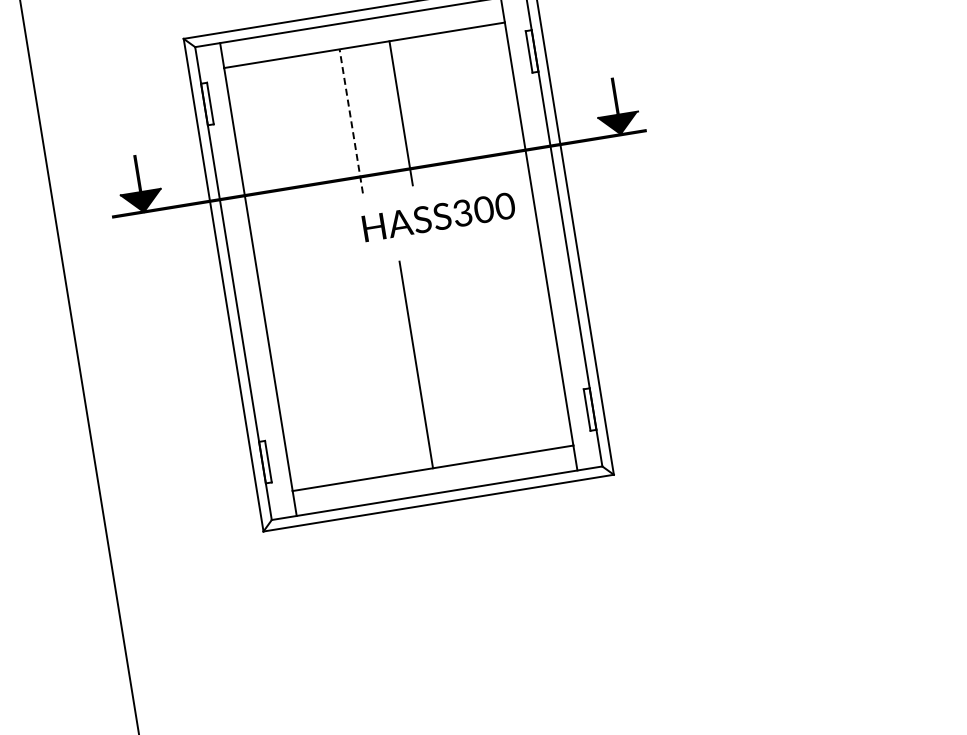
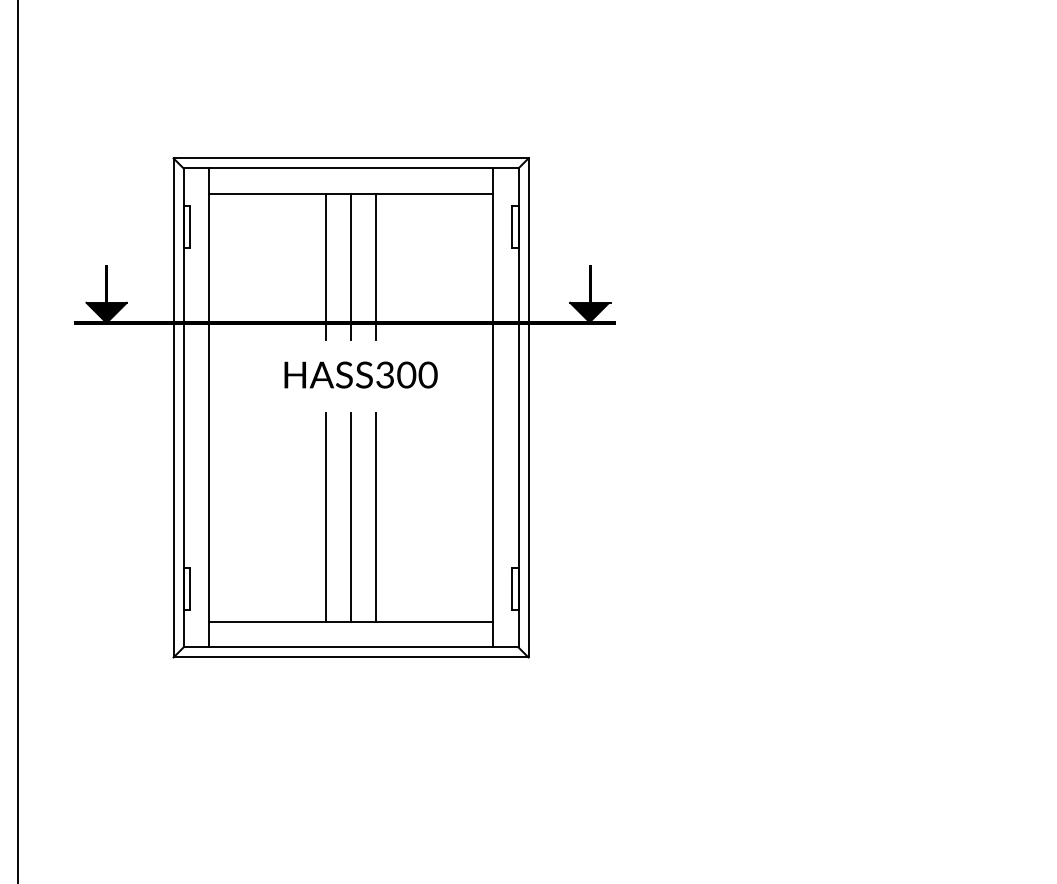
line: (376, 117) -> (351, 266), added
line: (350, 121) -> (325, 266), dashed -> solid
text: (438, 216) -> (360, 374), moved
line: (441, 360) -> (376, 517), added
line: (391, 369) -> (325, 517), added

